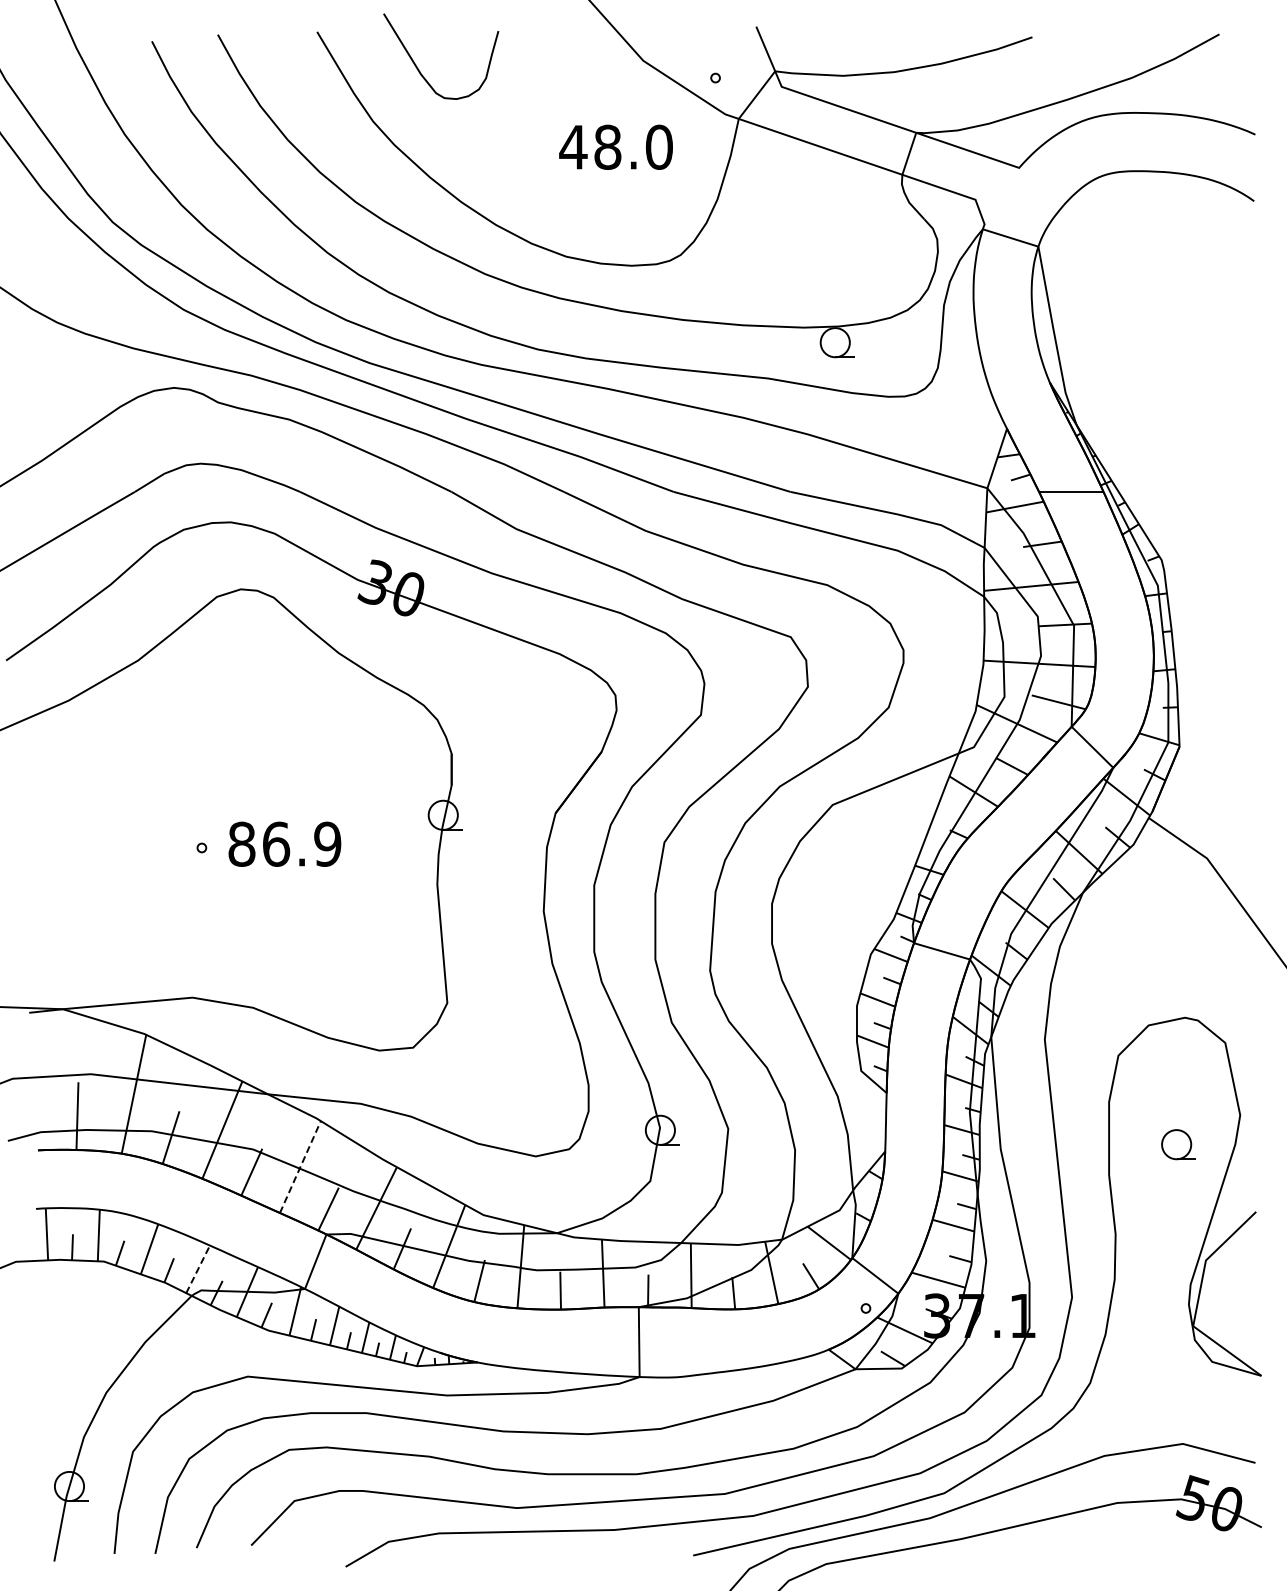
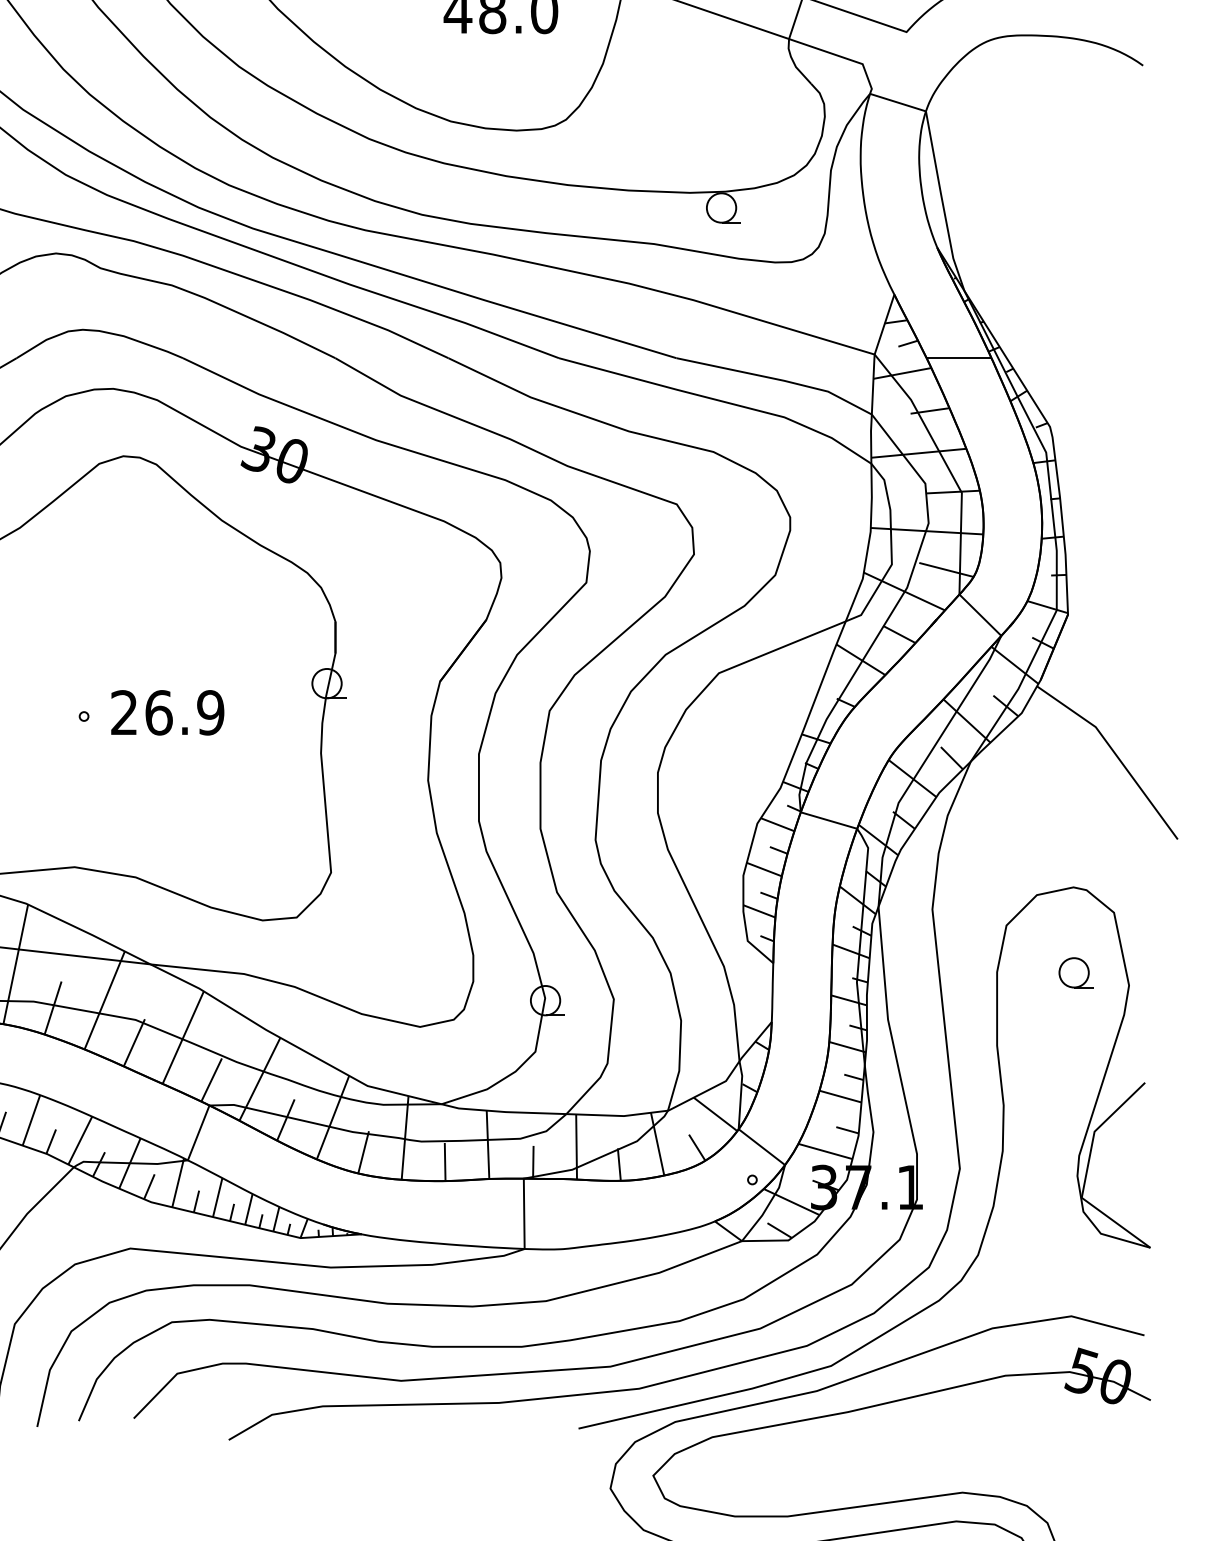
text: (241, 843) -> (123, 712), 86.9 -> 26.9
part: (1178, 1144) -> (1076, 972), moved
line: (300, 1166) -> (183, 1037), dashed -> solid
line: (198, 1269) -> (80, 1140), dashed -> solid

